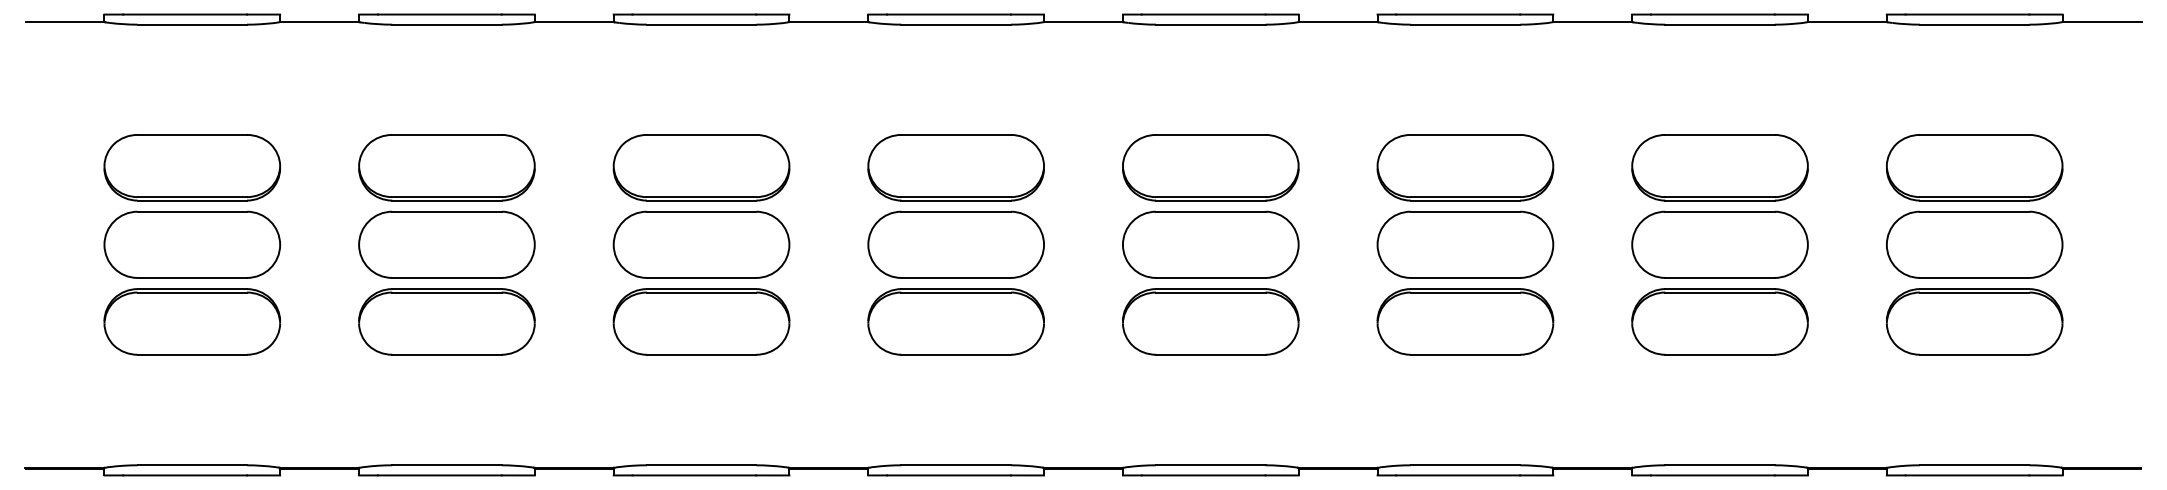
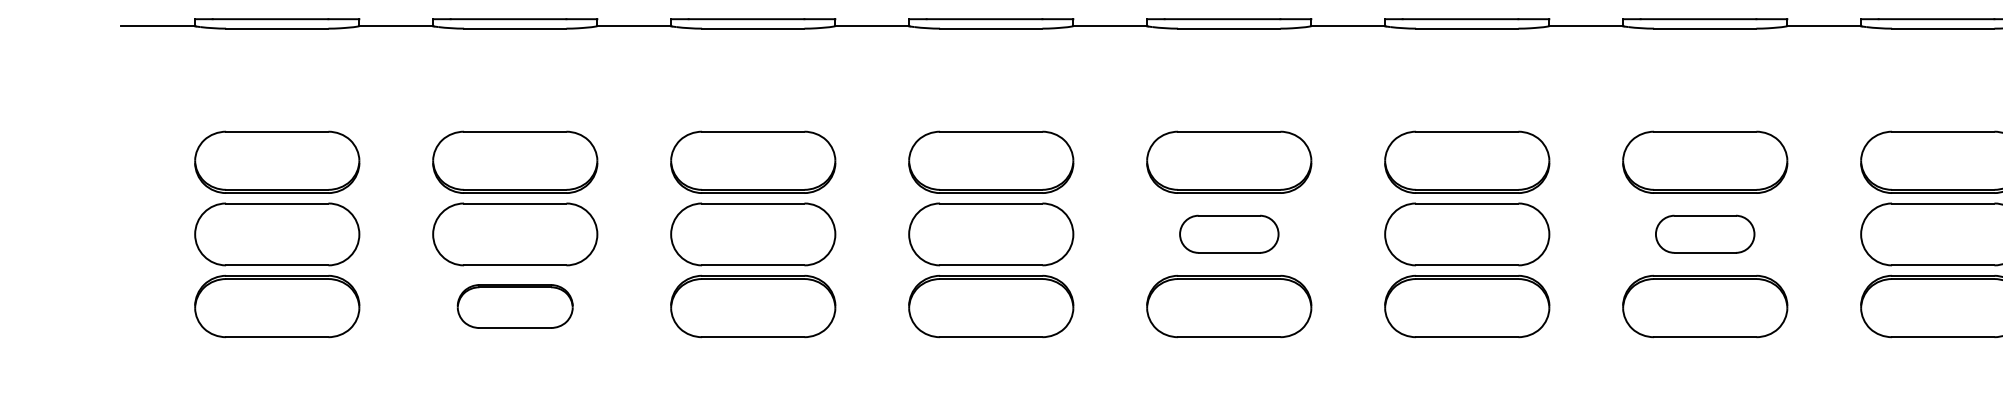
part: (1210, 244) -> (1228, 234), size x0.6
part: (1719, 244) -> (1704, 234), size x0.6
part: (446, 321) -> (514, 306), size x0.7

